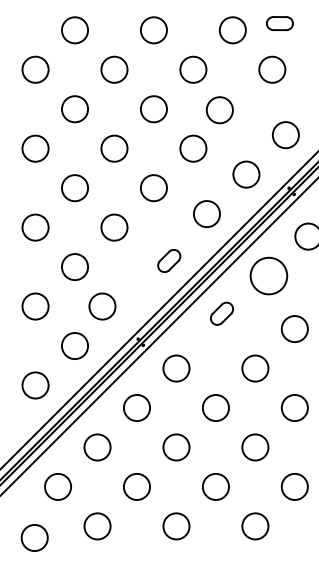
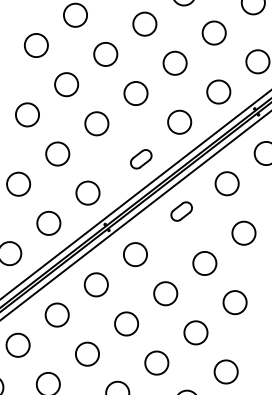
circle: (219, 110) -> (213, 33), moved
circle: (268, 276) -> (226, 184), size x0.71
circle: (102, 306) -> (88, 193), moved

